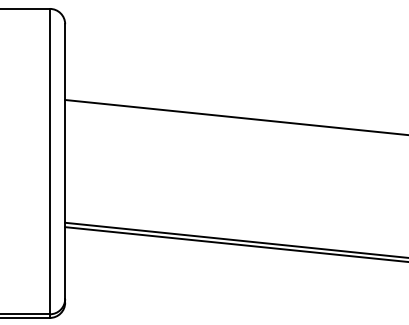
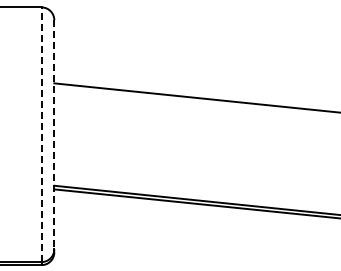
line: (49, 161) -> (41, 134), solid -> dashed
line: (65, 161) -> (54, 134), solid -> dashed

